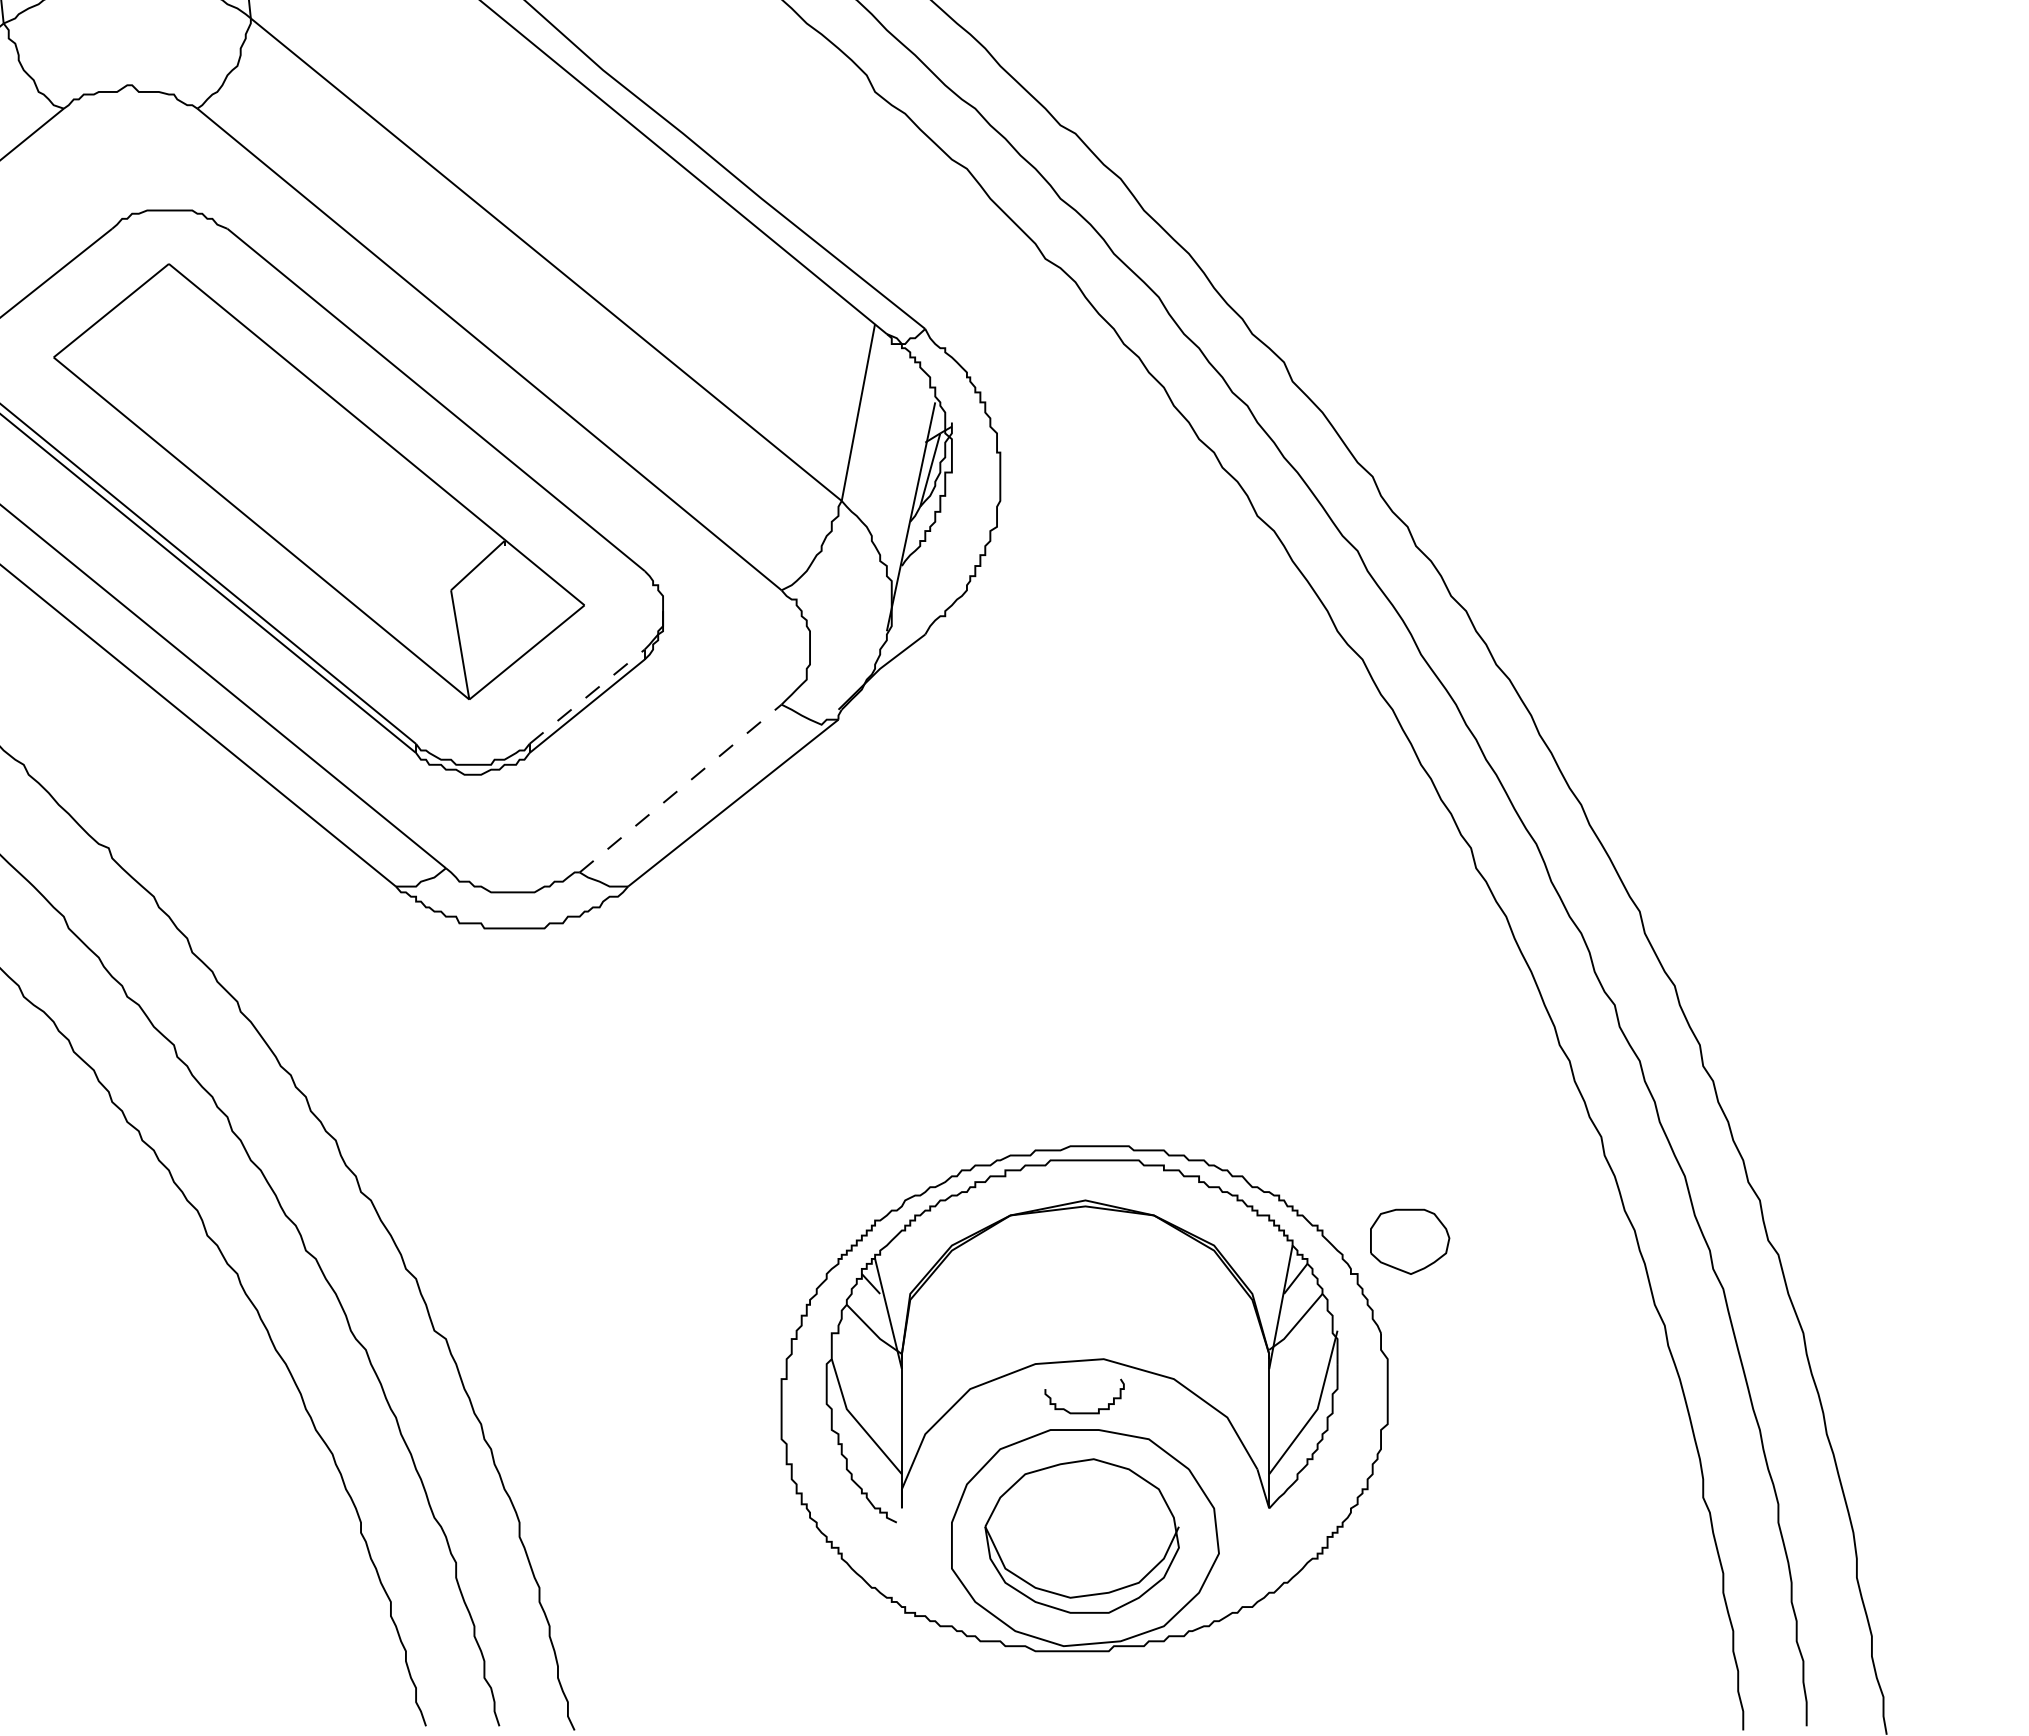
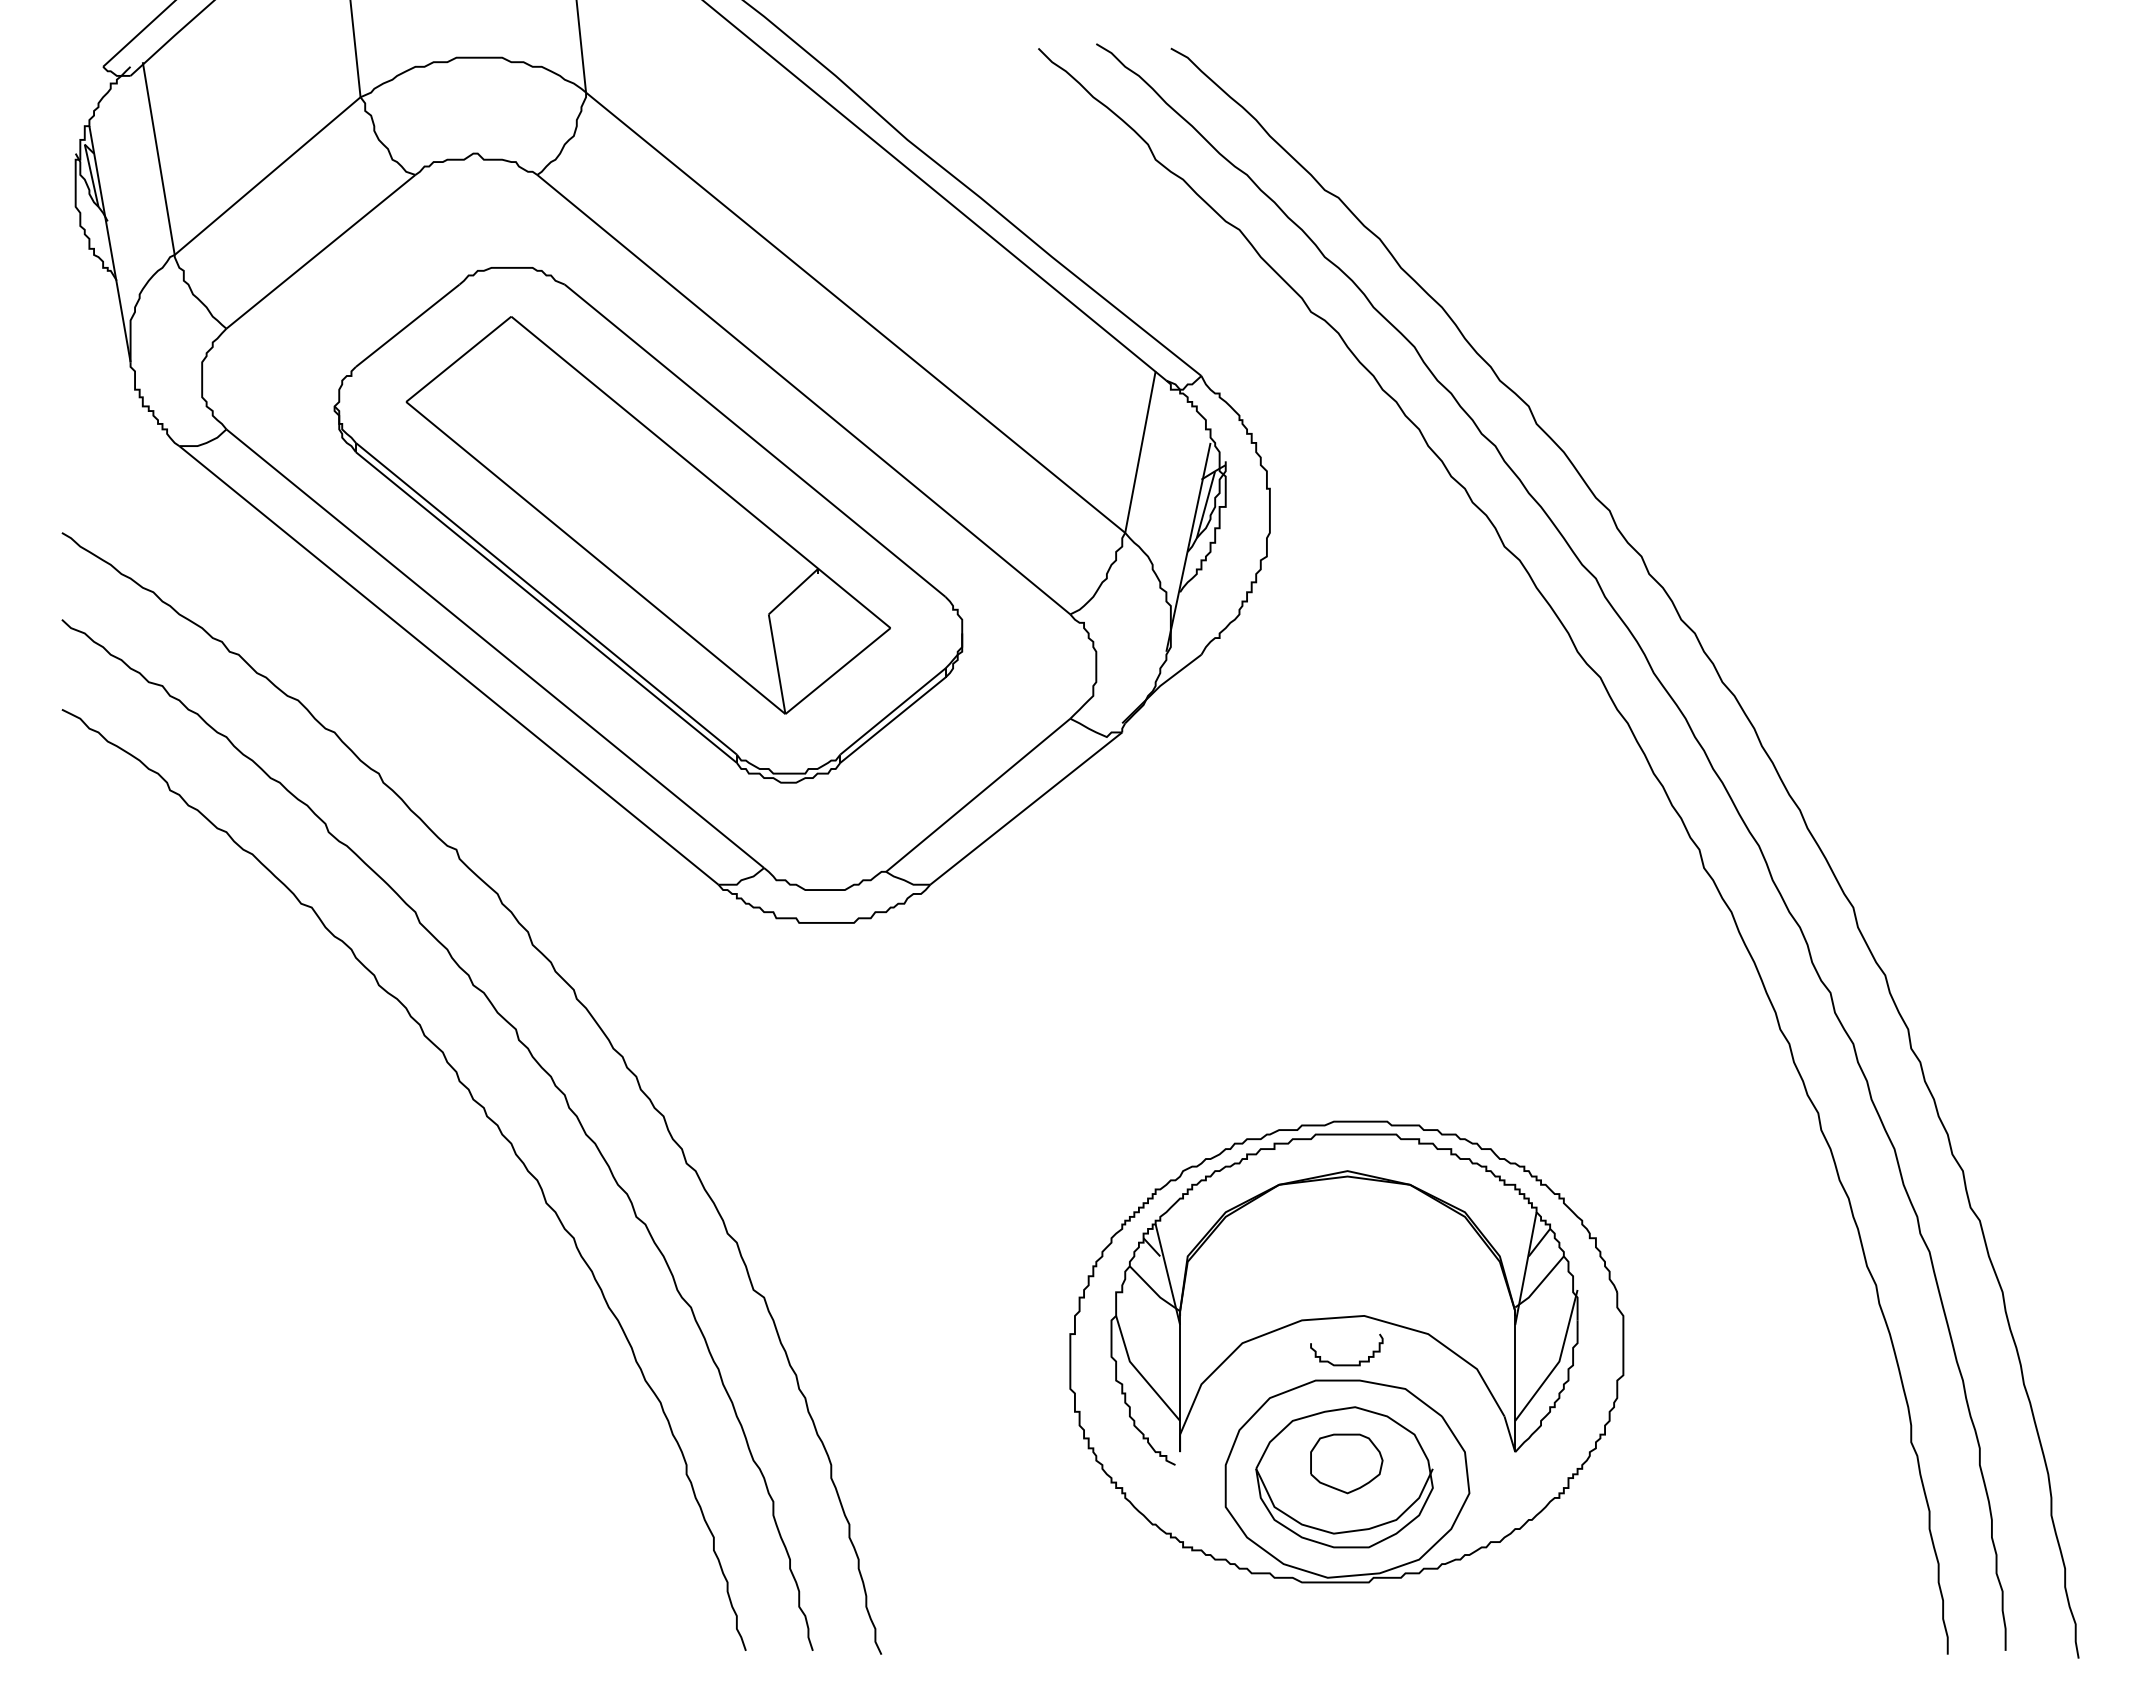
line: (586, 696) -> (892, 711), dashed -> solid
line: (680, 788) -> (978, 795), dashed -> solid
part: (1409, 1241) -> (1346, 1463), moved

